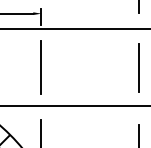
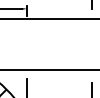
line: (41, 67) -> (27, 44), removed
line: (137, 67) -> (91, 44), removed

